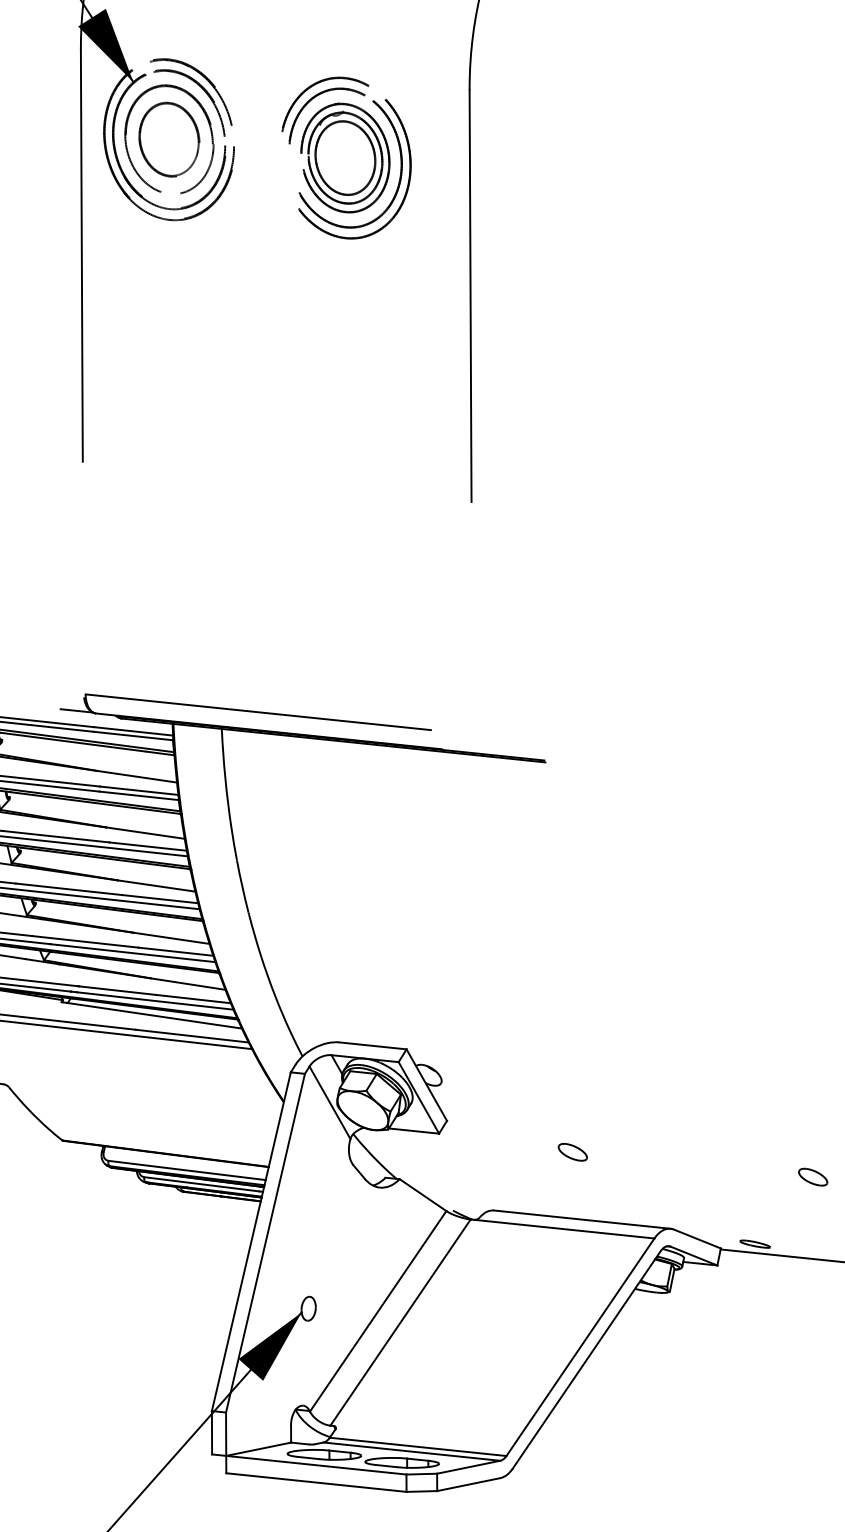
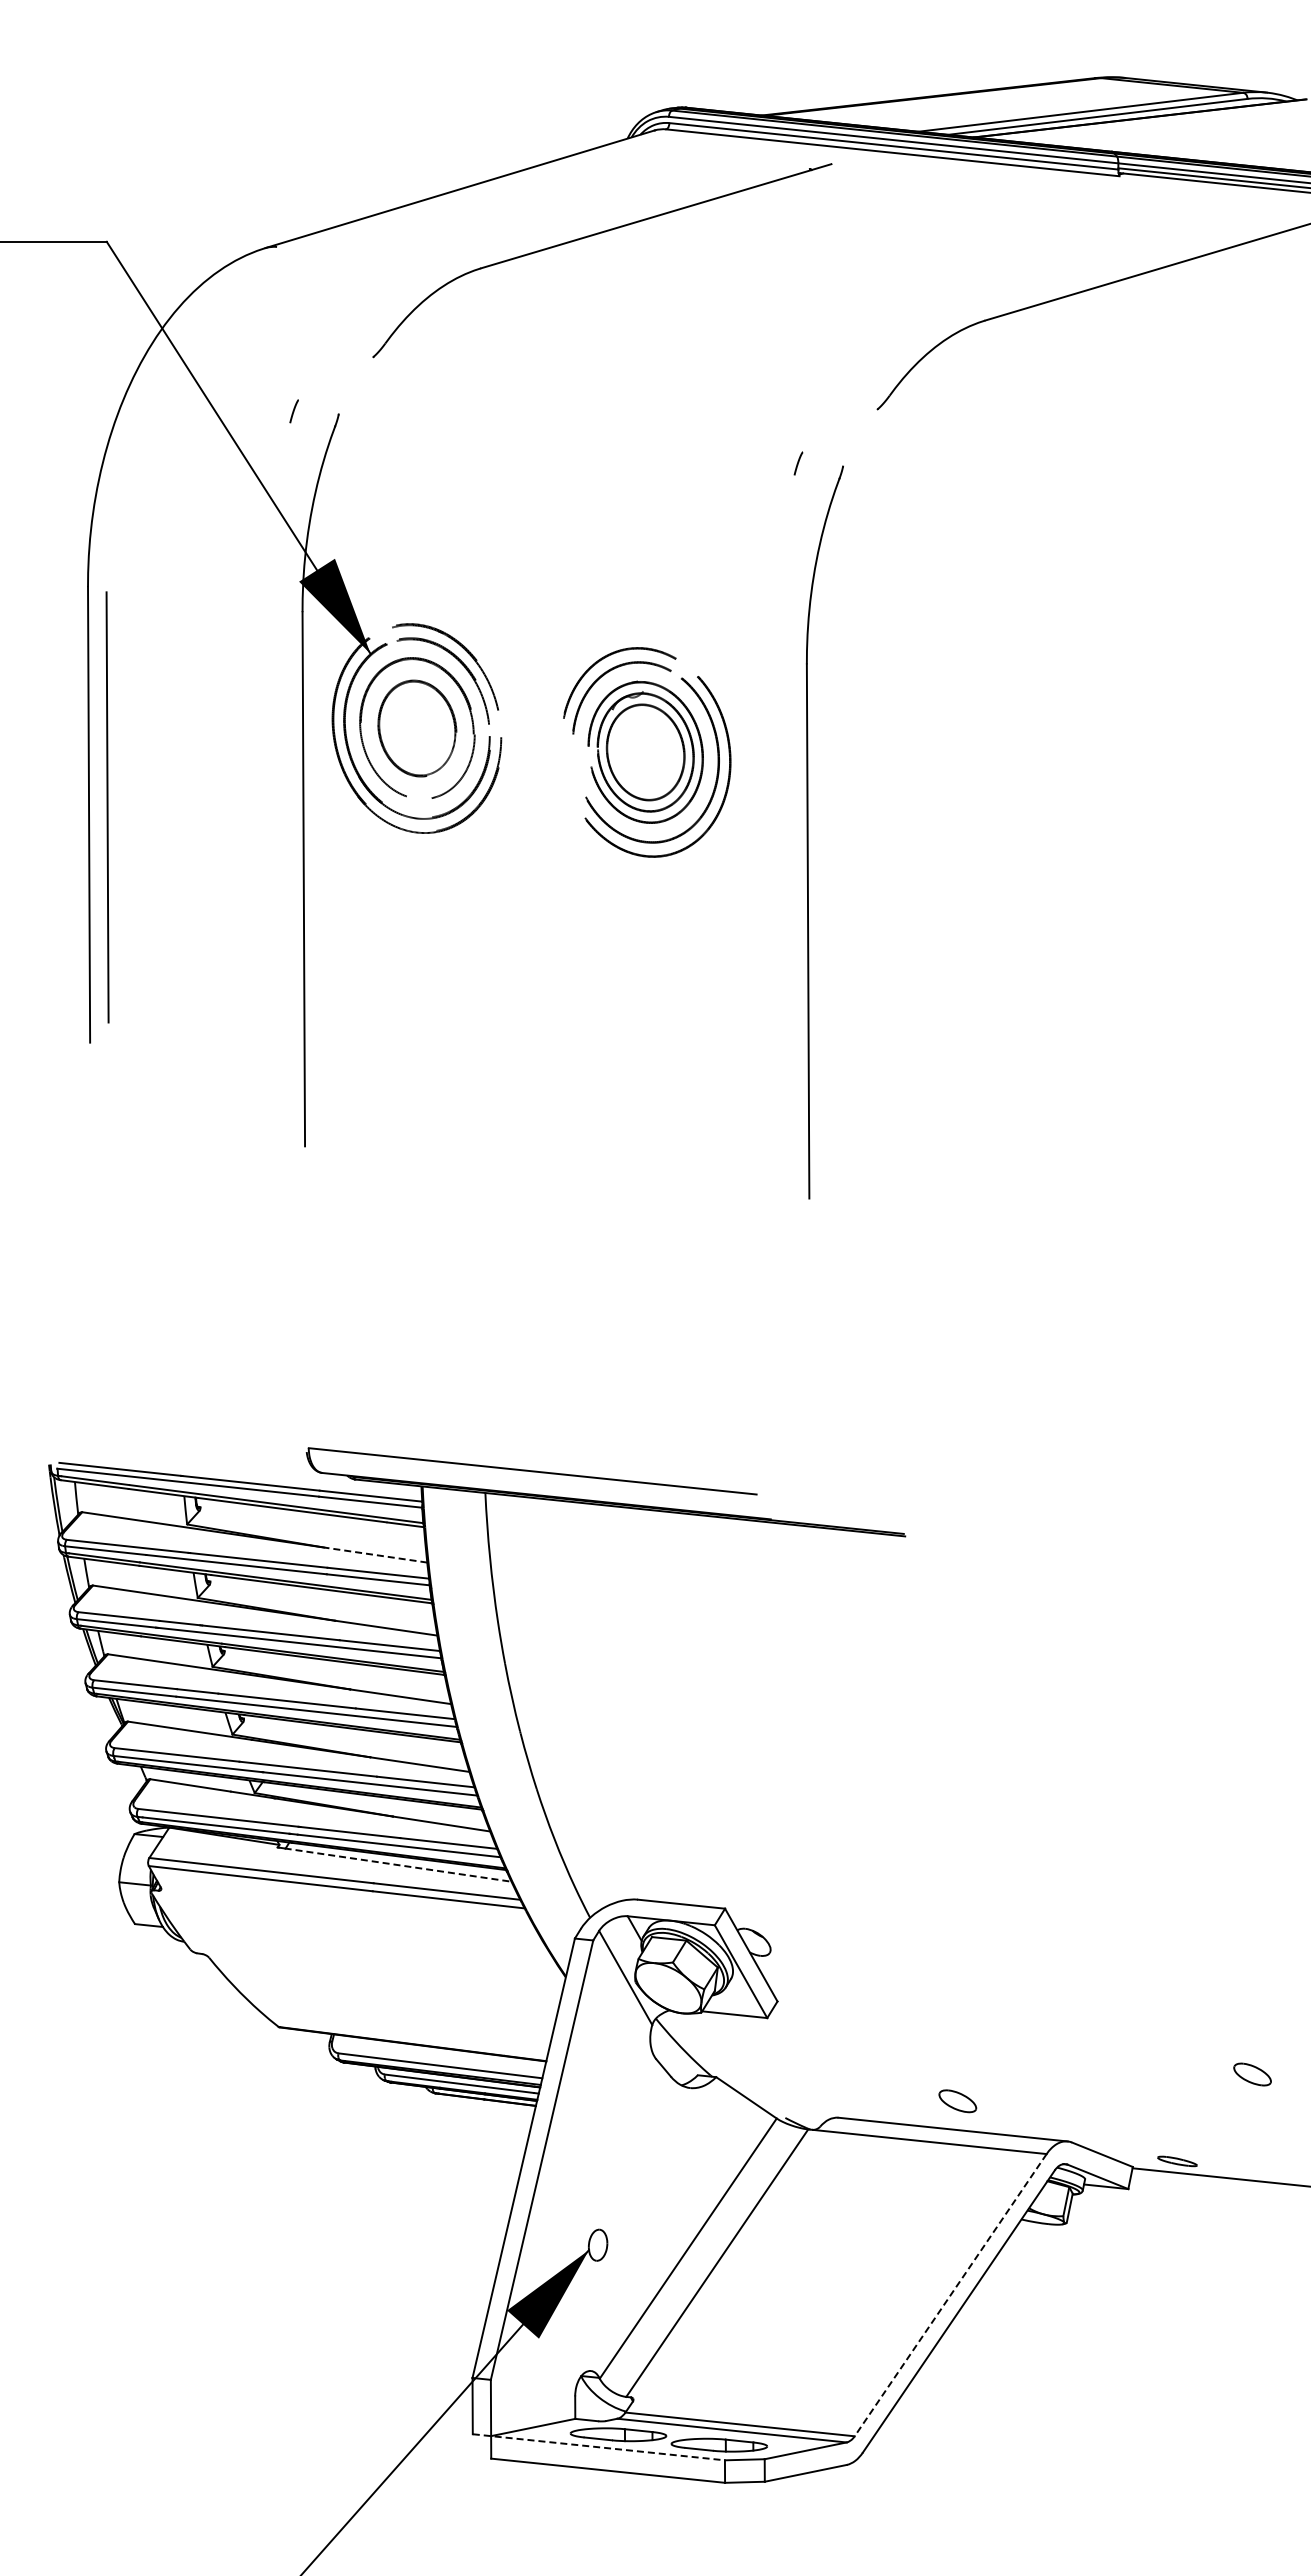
line: (76, 710) -> (296, 1469), removed
line: (137, 777) -> (375, 1555), solid -> dashed
line: (154, 1016) -> (398, 1865), solid -> dashed
part: (572, 1152) -> (957, 2101), moved
line: (580, 1347) -> (950, 2295), solid -> dashed
line: (309, 1464) -> (598, 2447), solid -> dashed

